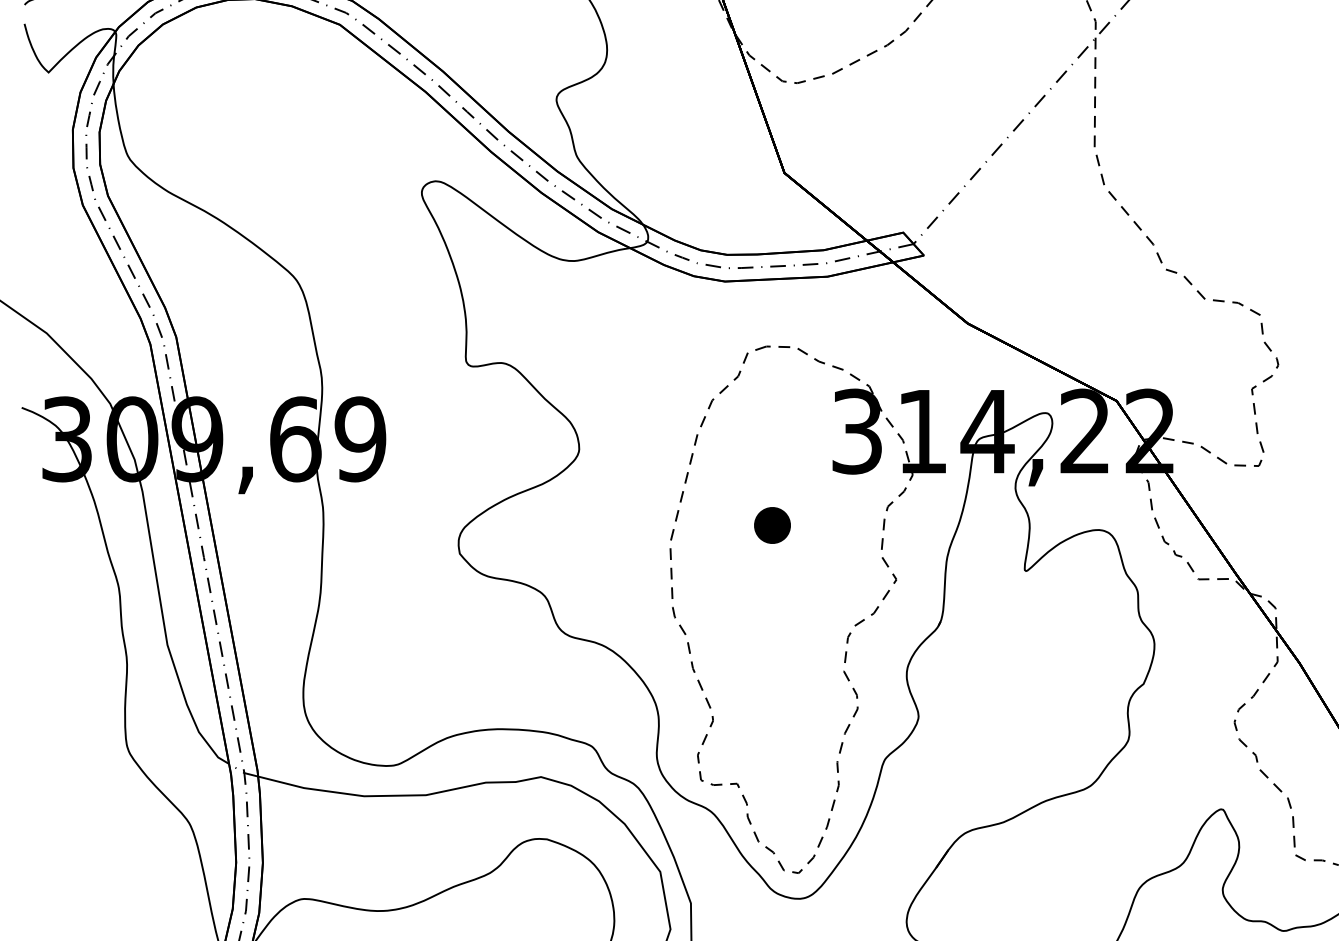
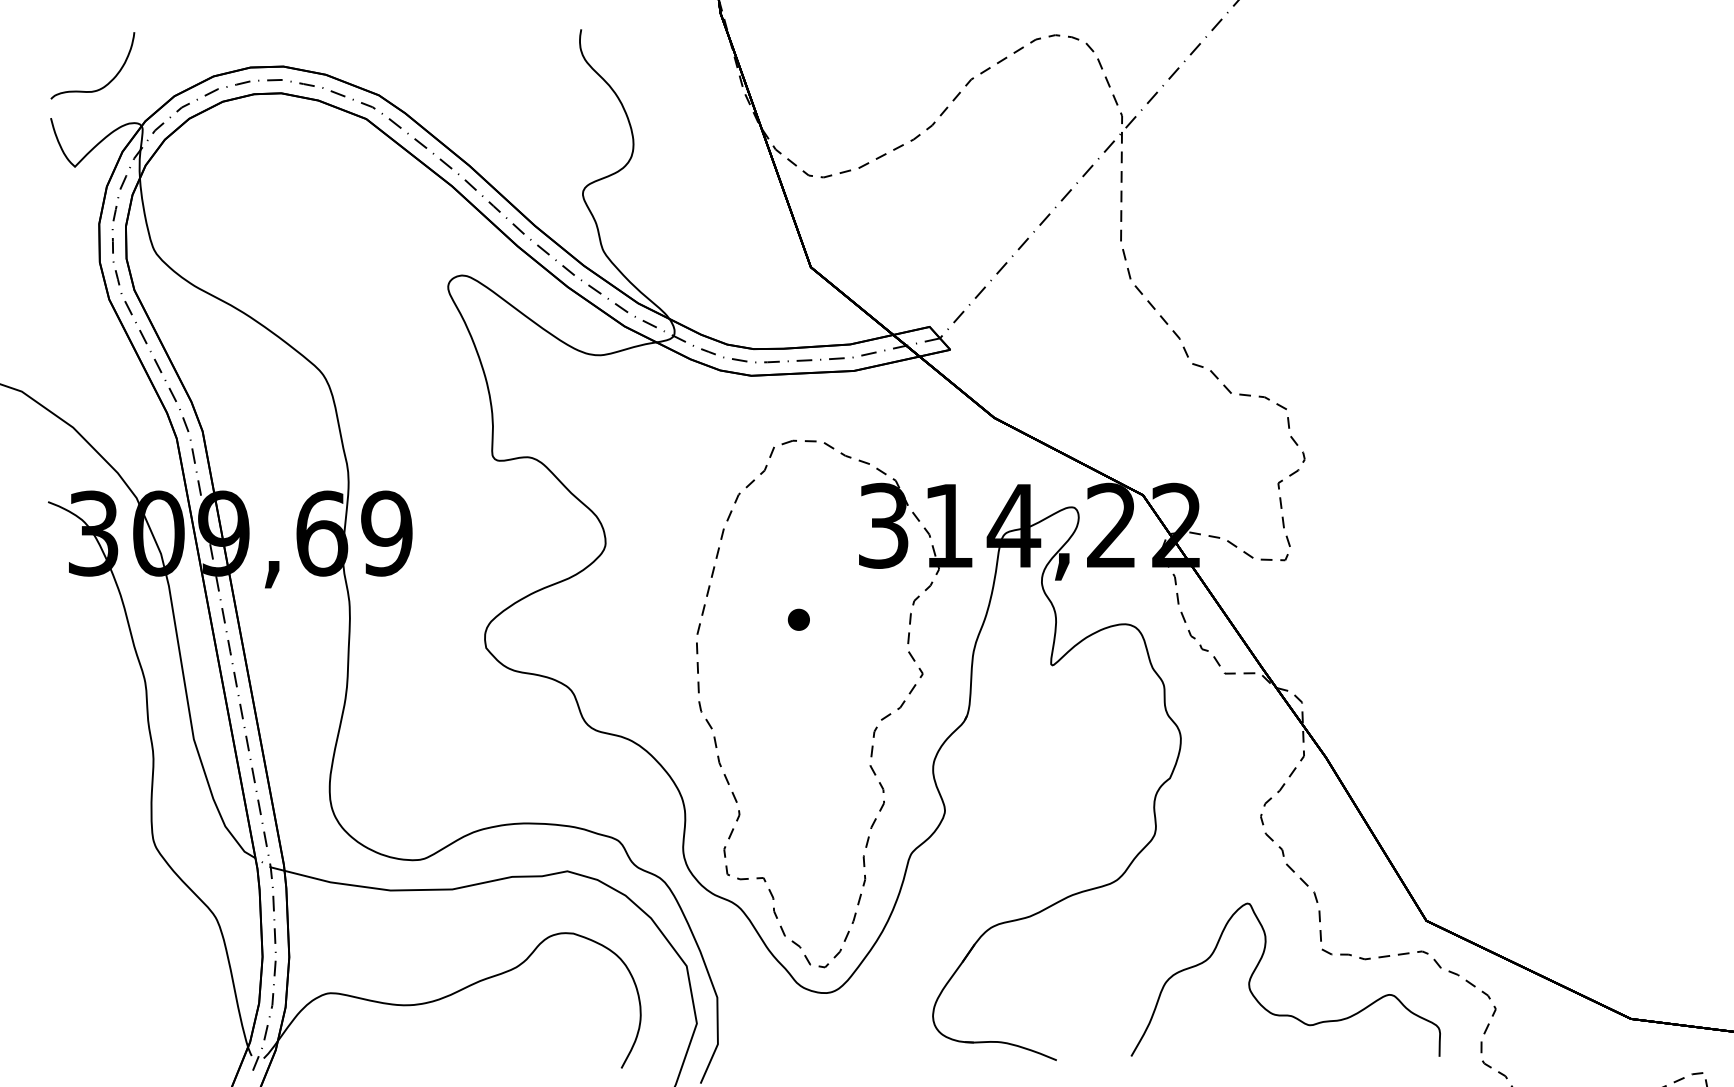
part: (772, 525) -> (798, 619), size x0.6

